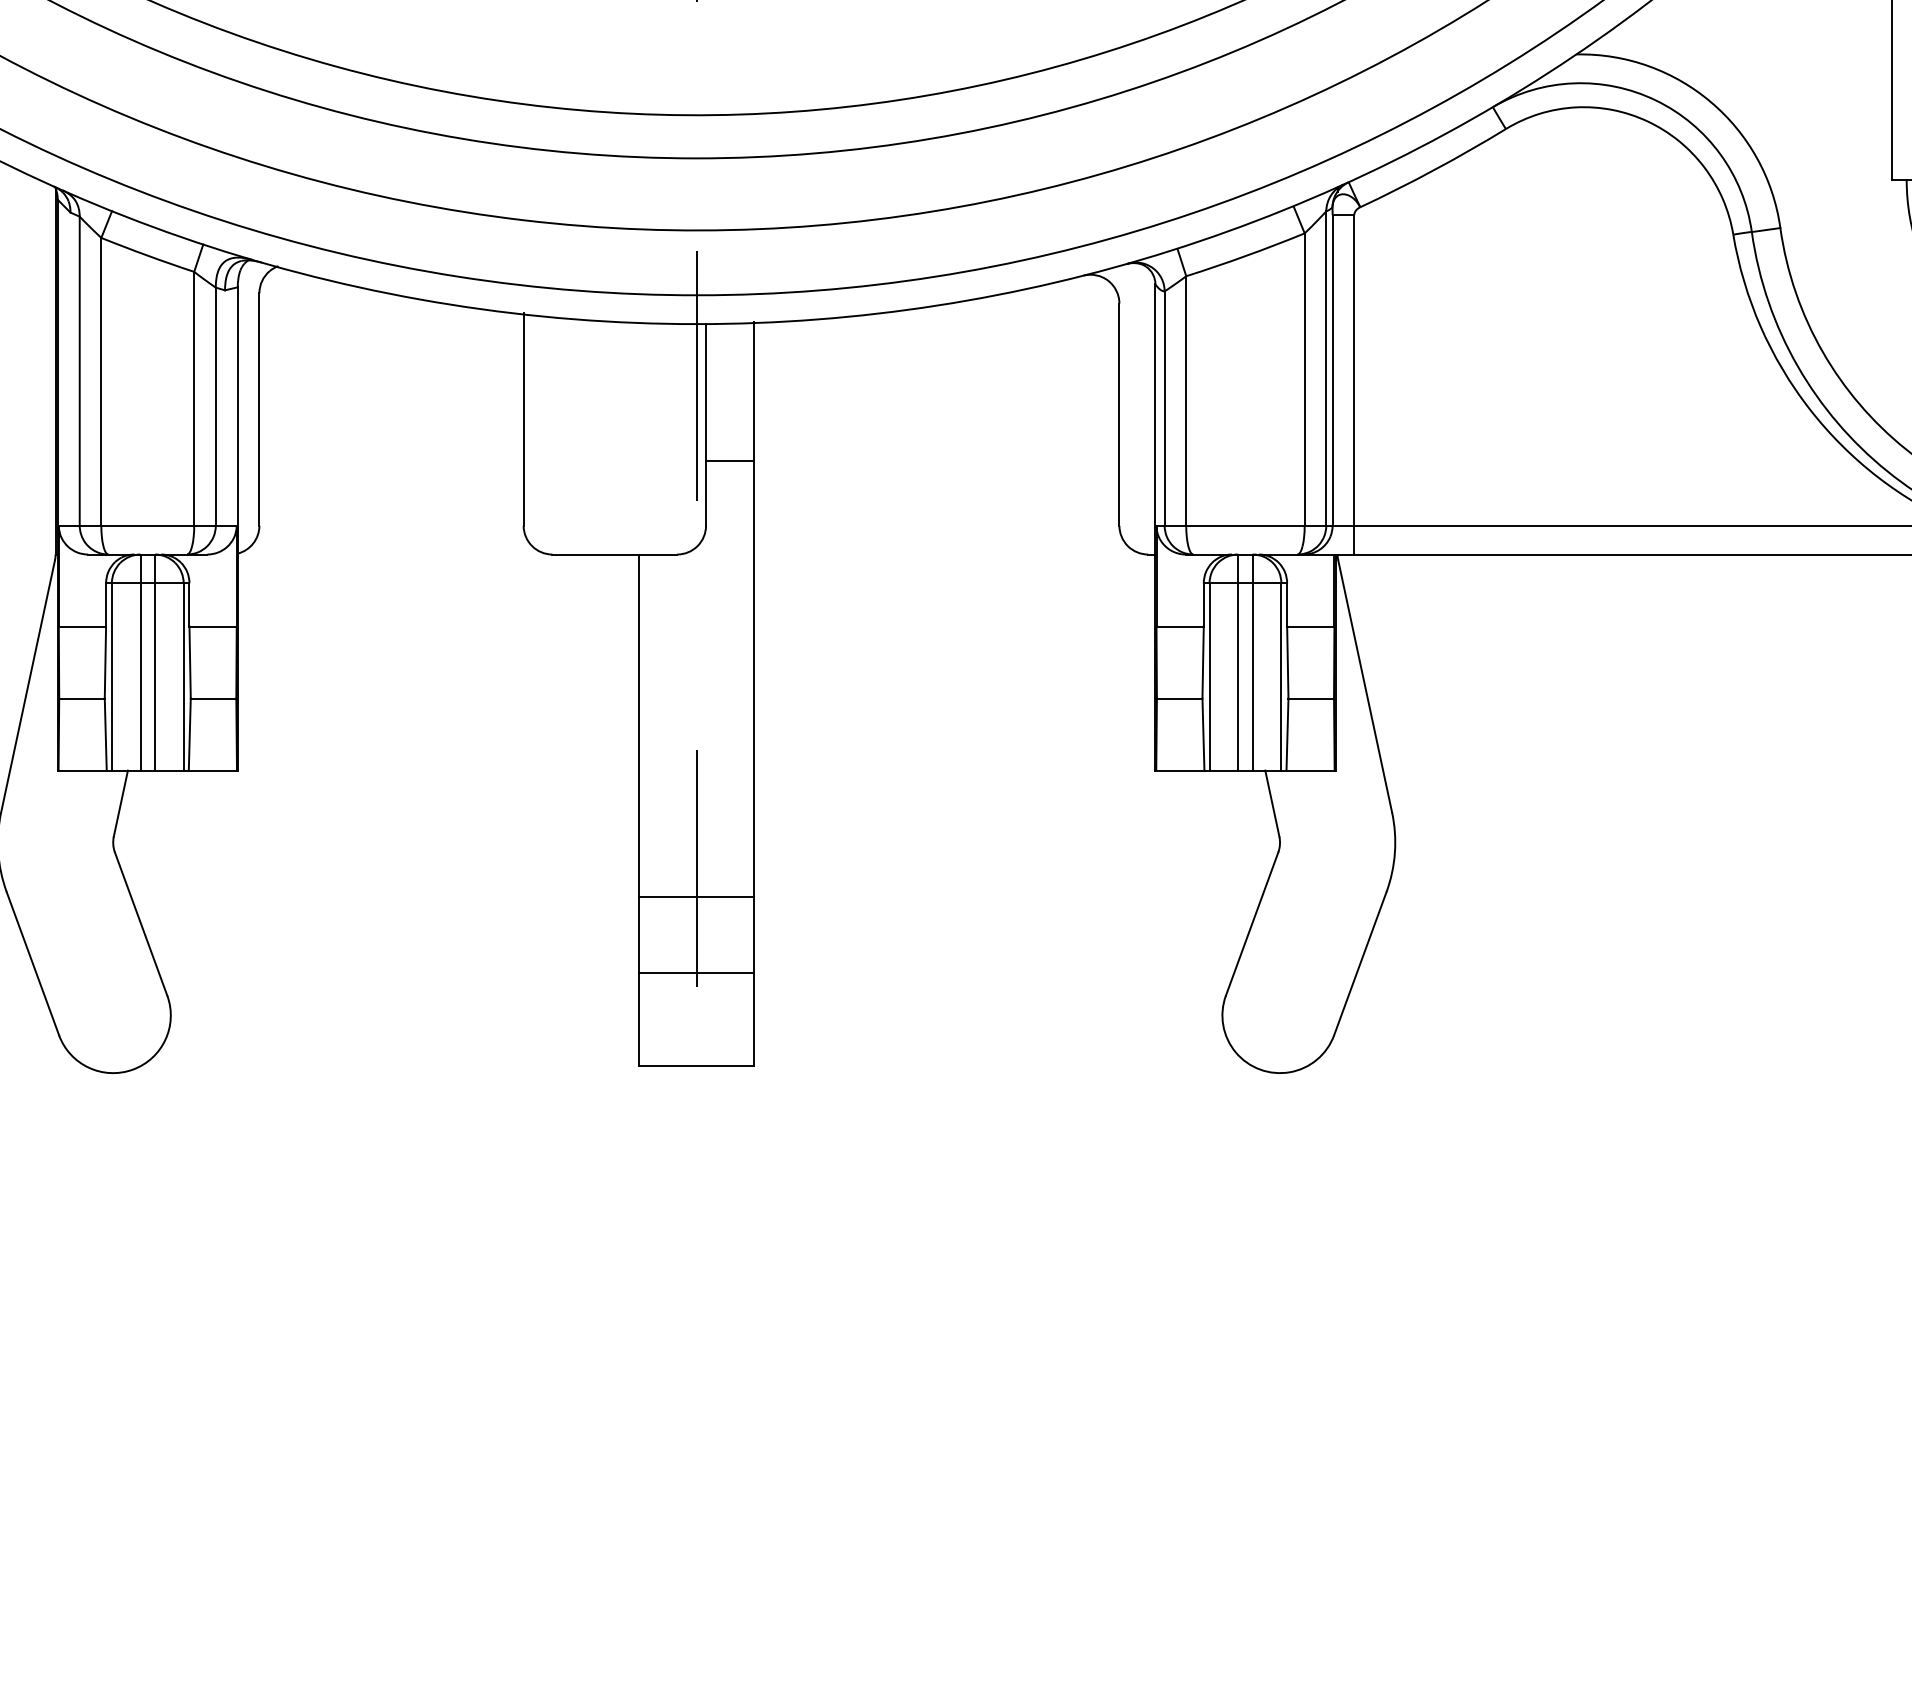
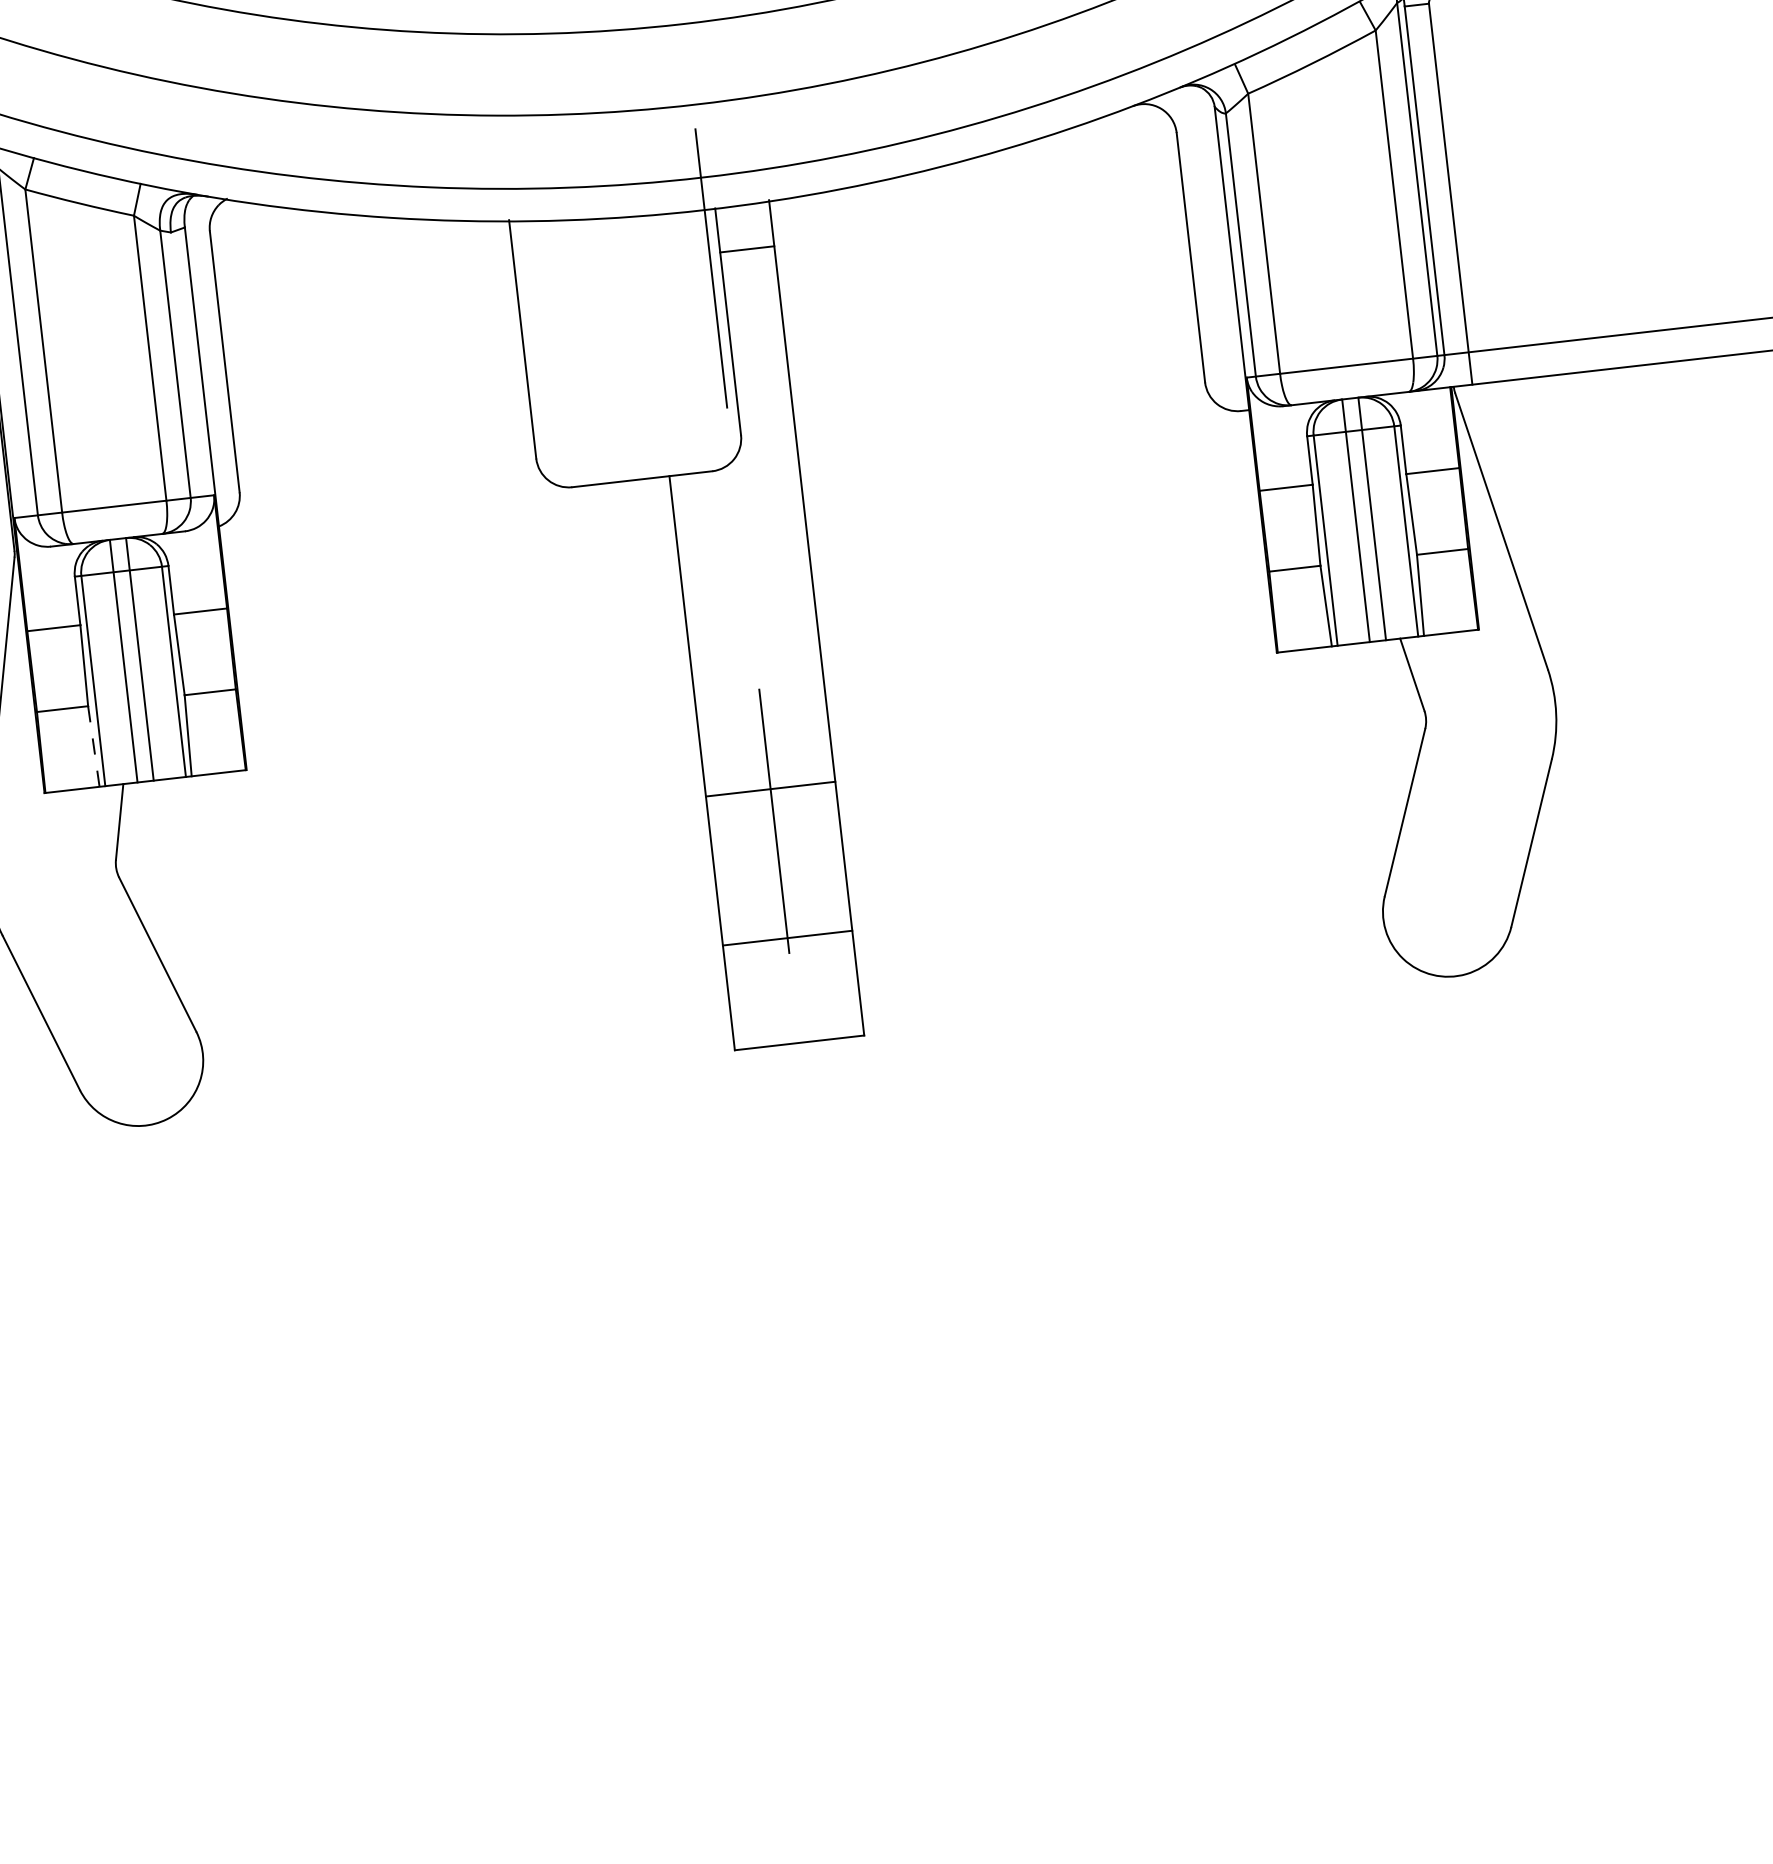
line: (730, 460) -> (747, 248), moved
line: (105, 735) -> (93, 747), solid -> dashed
line: (696, 896) -> (770, 788), moved

